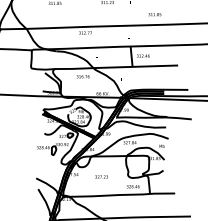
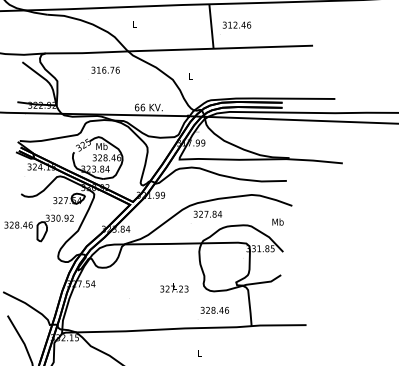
text: (101, 176) -> (174, 288), moved

